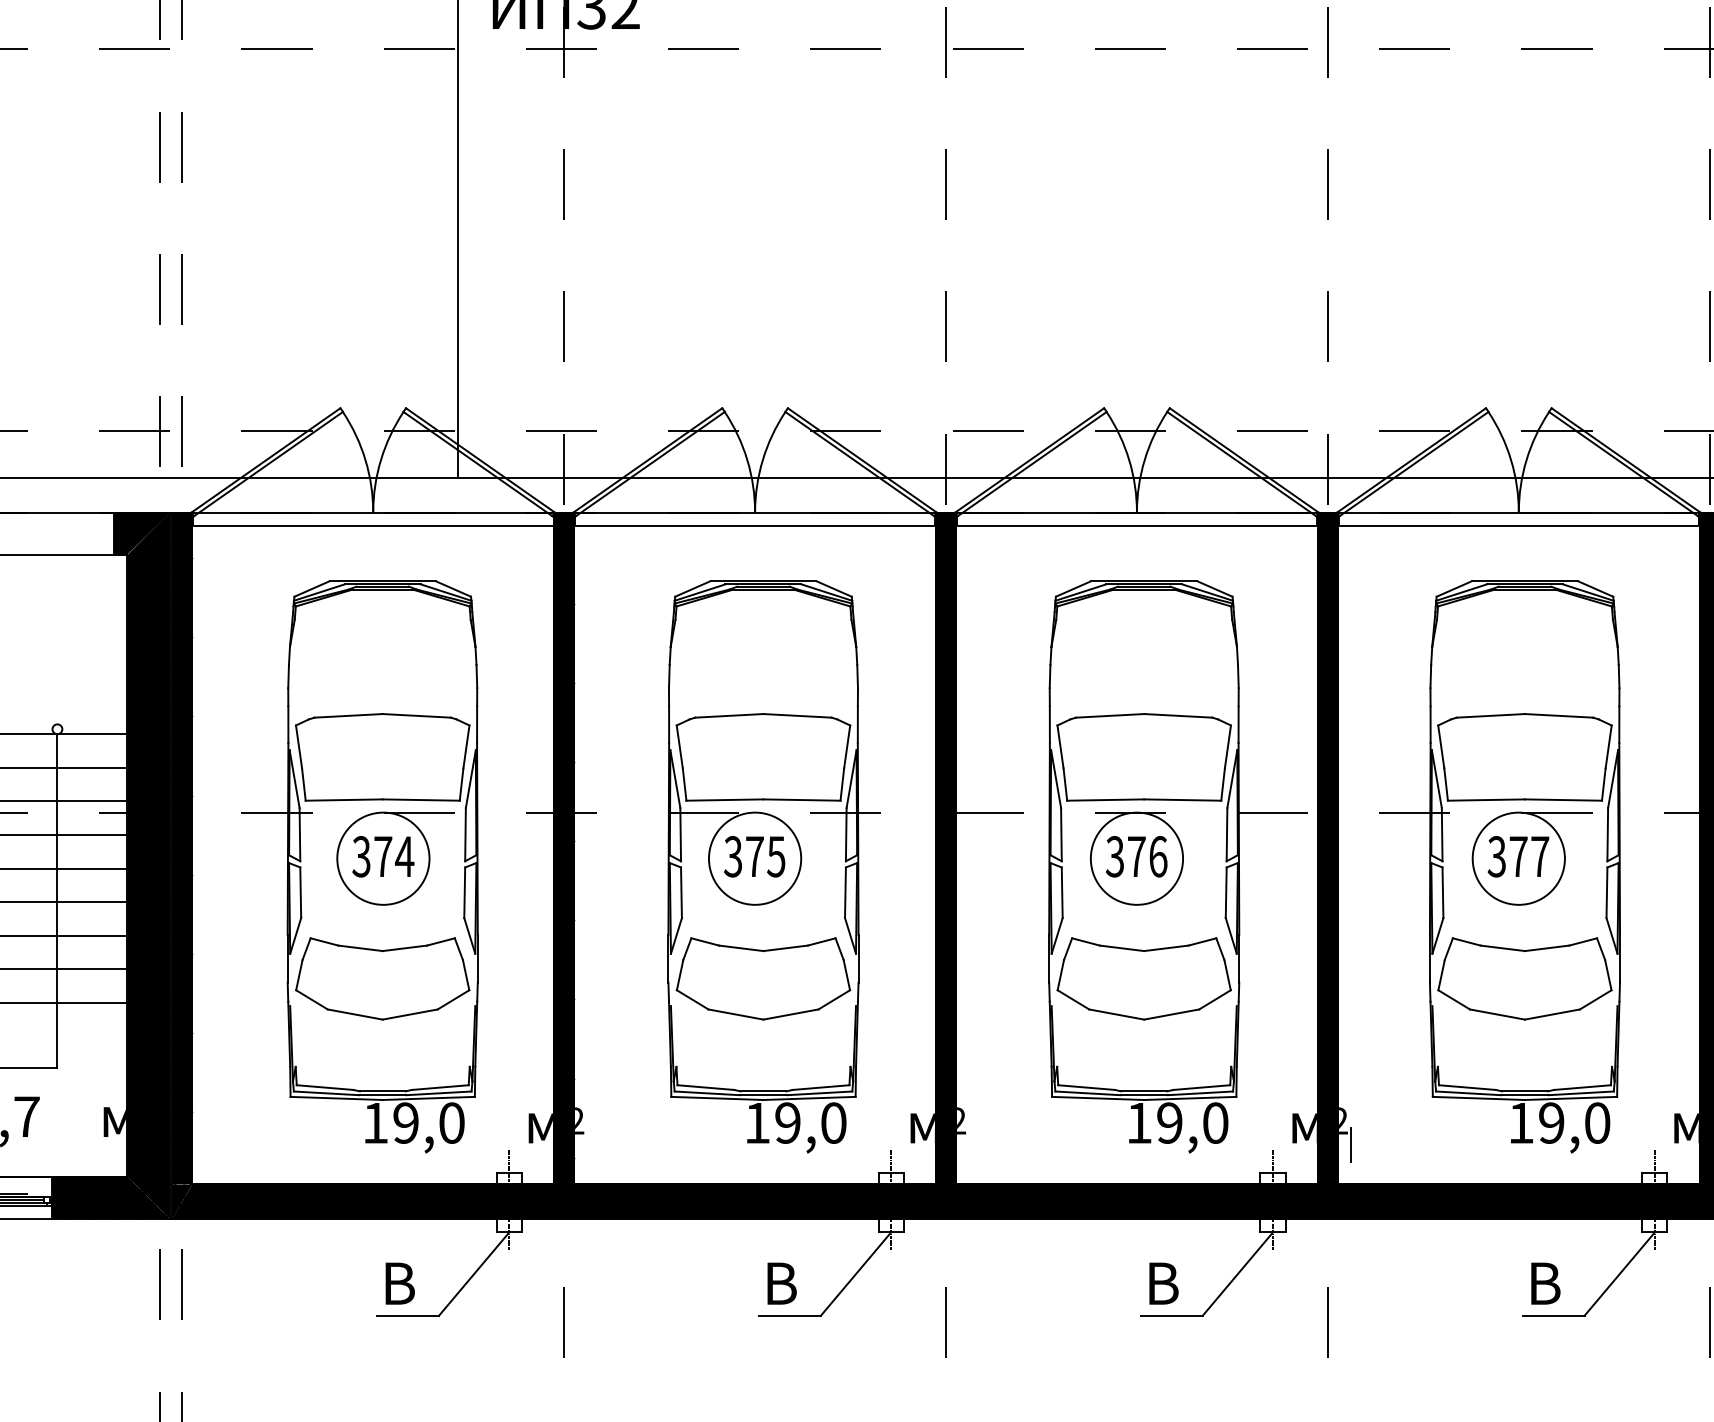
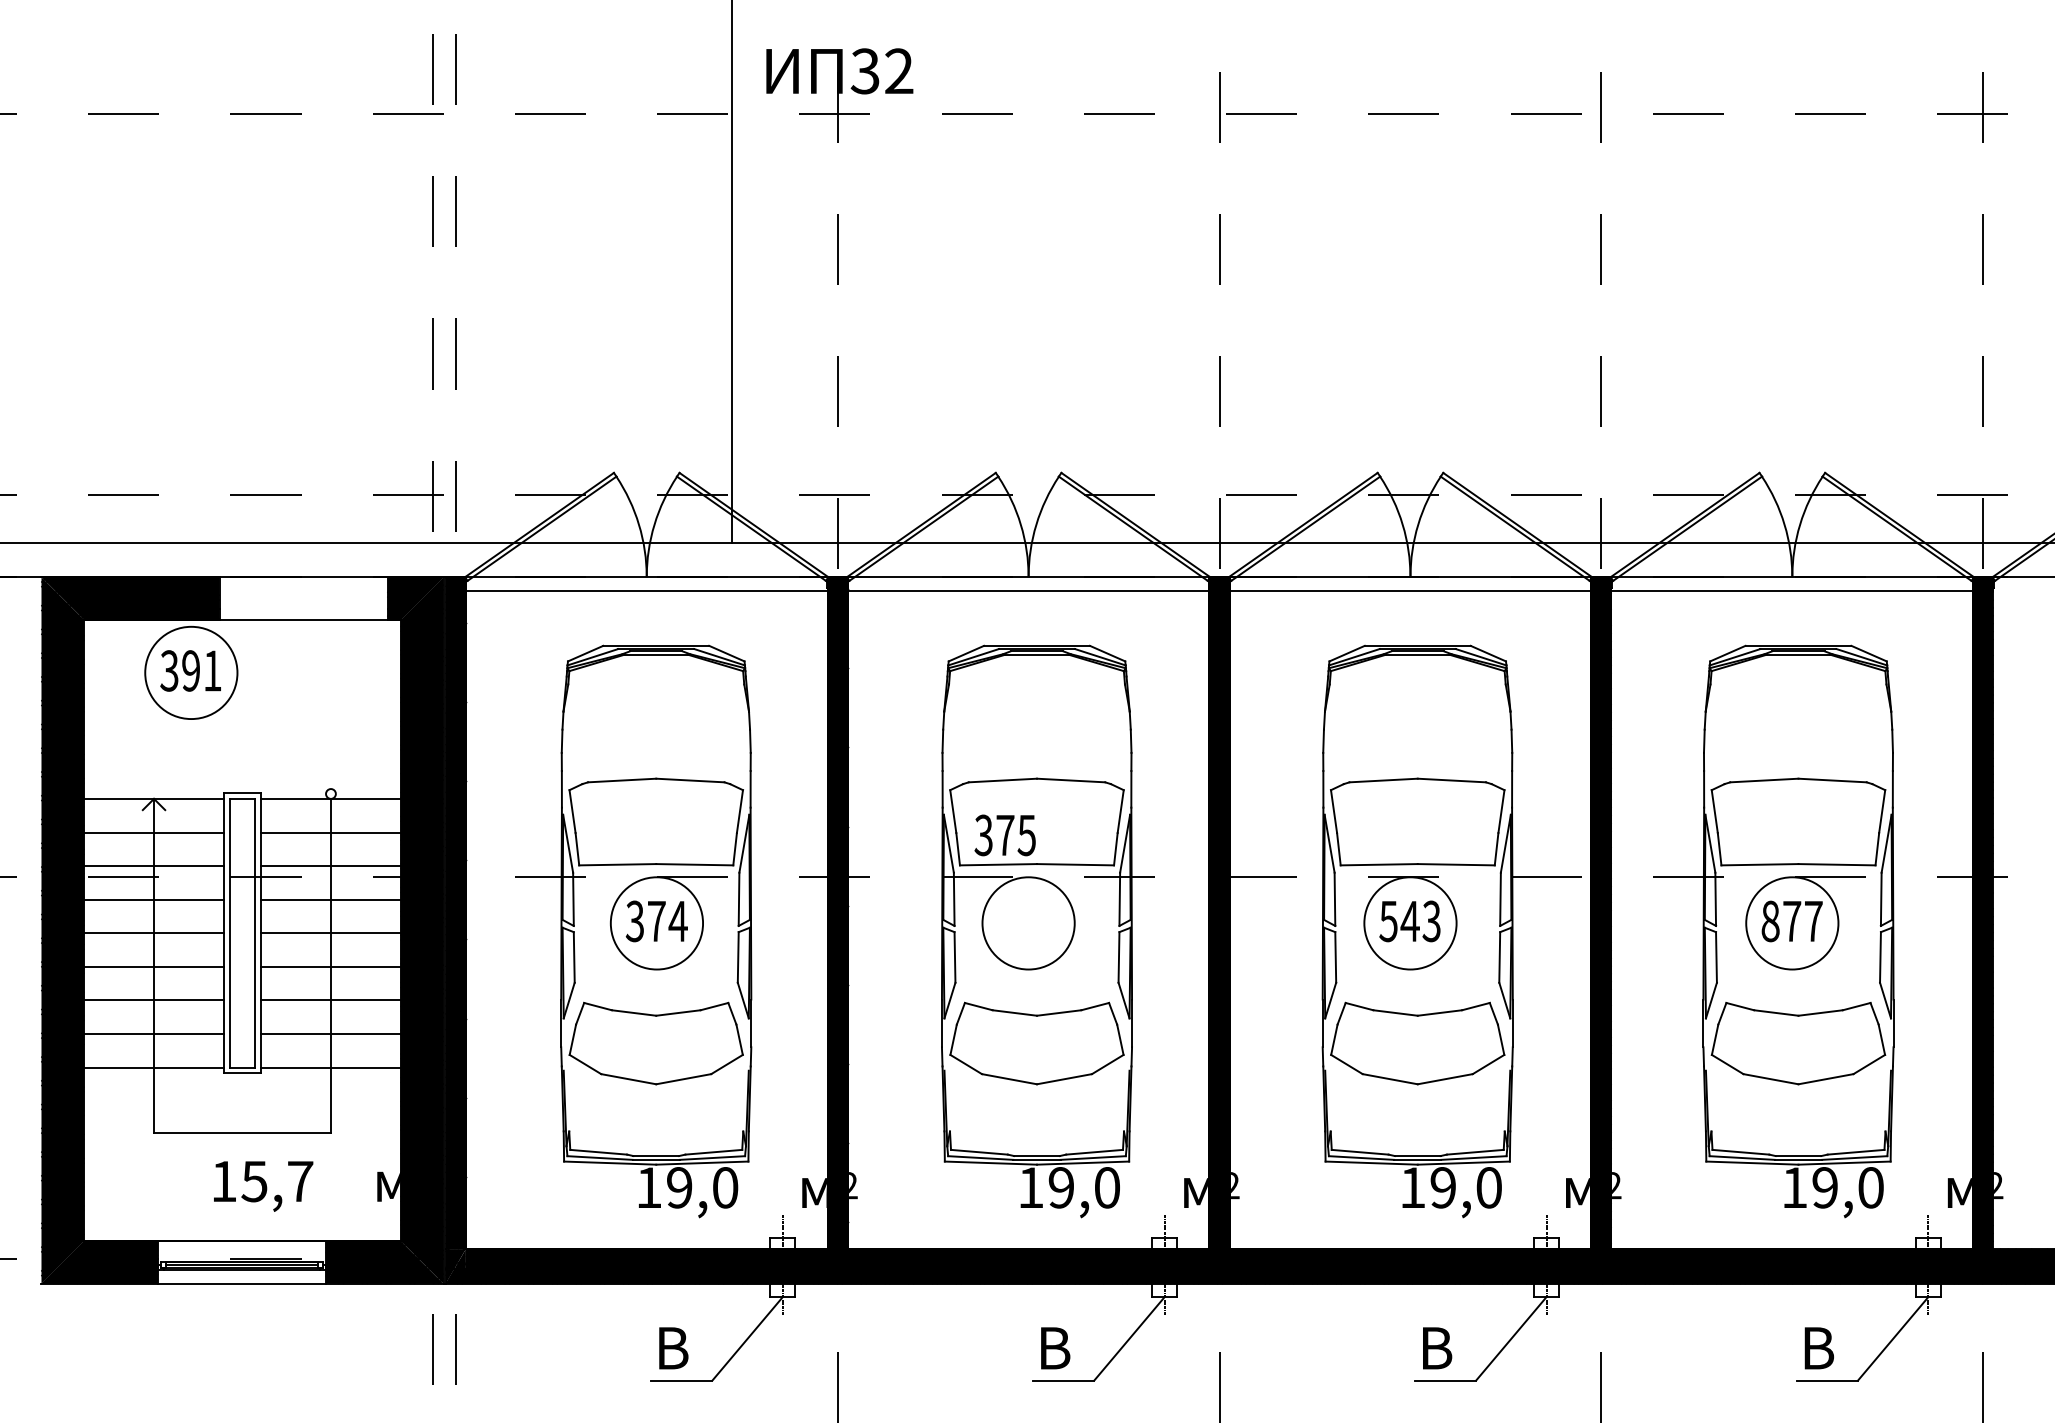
text: (753, 856) -> (1004, 835), moved
text: (1135, 856) -> (1409, 921), 376 -> 543
text: (1496, 856) -> (1770, 921), 377 -> 877
line: (1350, 1144) -> (1624, 1209), removed

